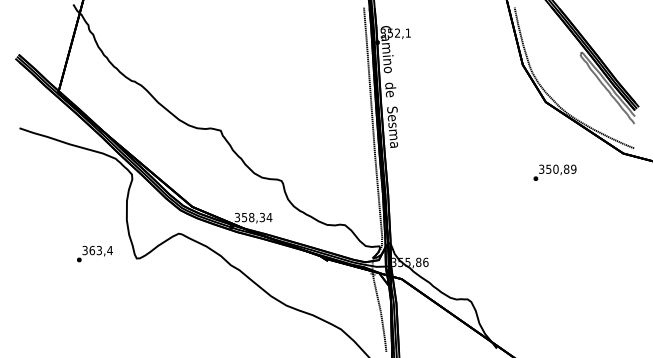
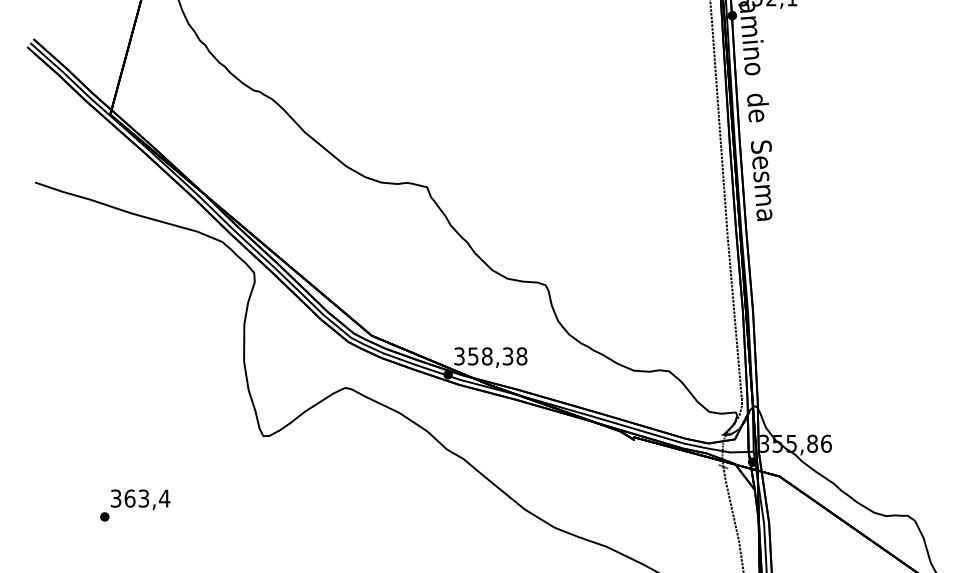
text: (269, 217) -> (521, 356), 358,34 -> 358,38
text: (94, 254) -> (134, 506), moved

